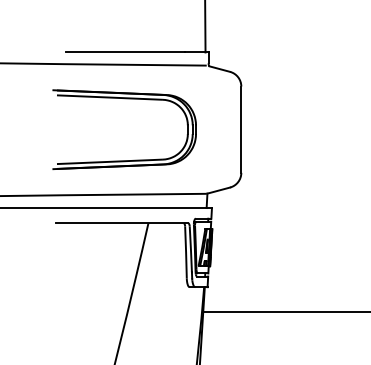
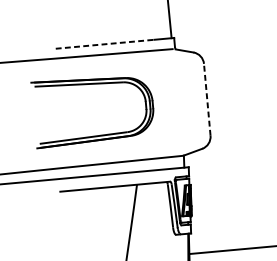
line: (126, 52) -> (105, 44), solid -> dashed
part: (124, 99) -> (91, 85), moved
line: (241, 129) -> (207, 99), solid -> dashed

